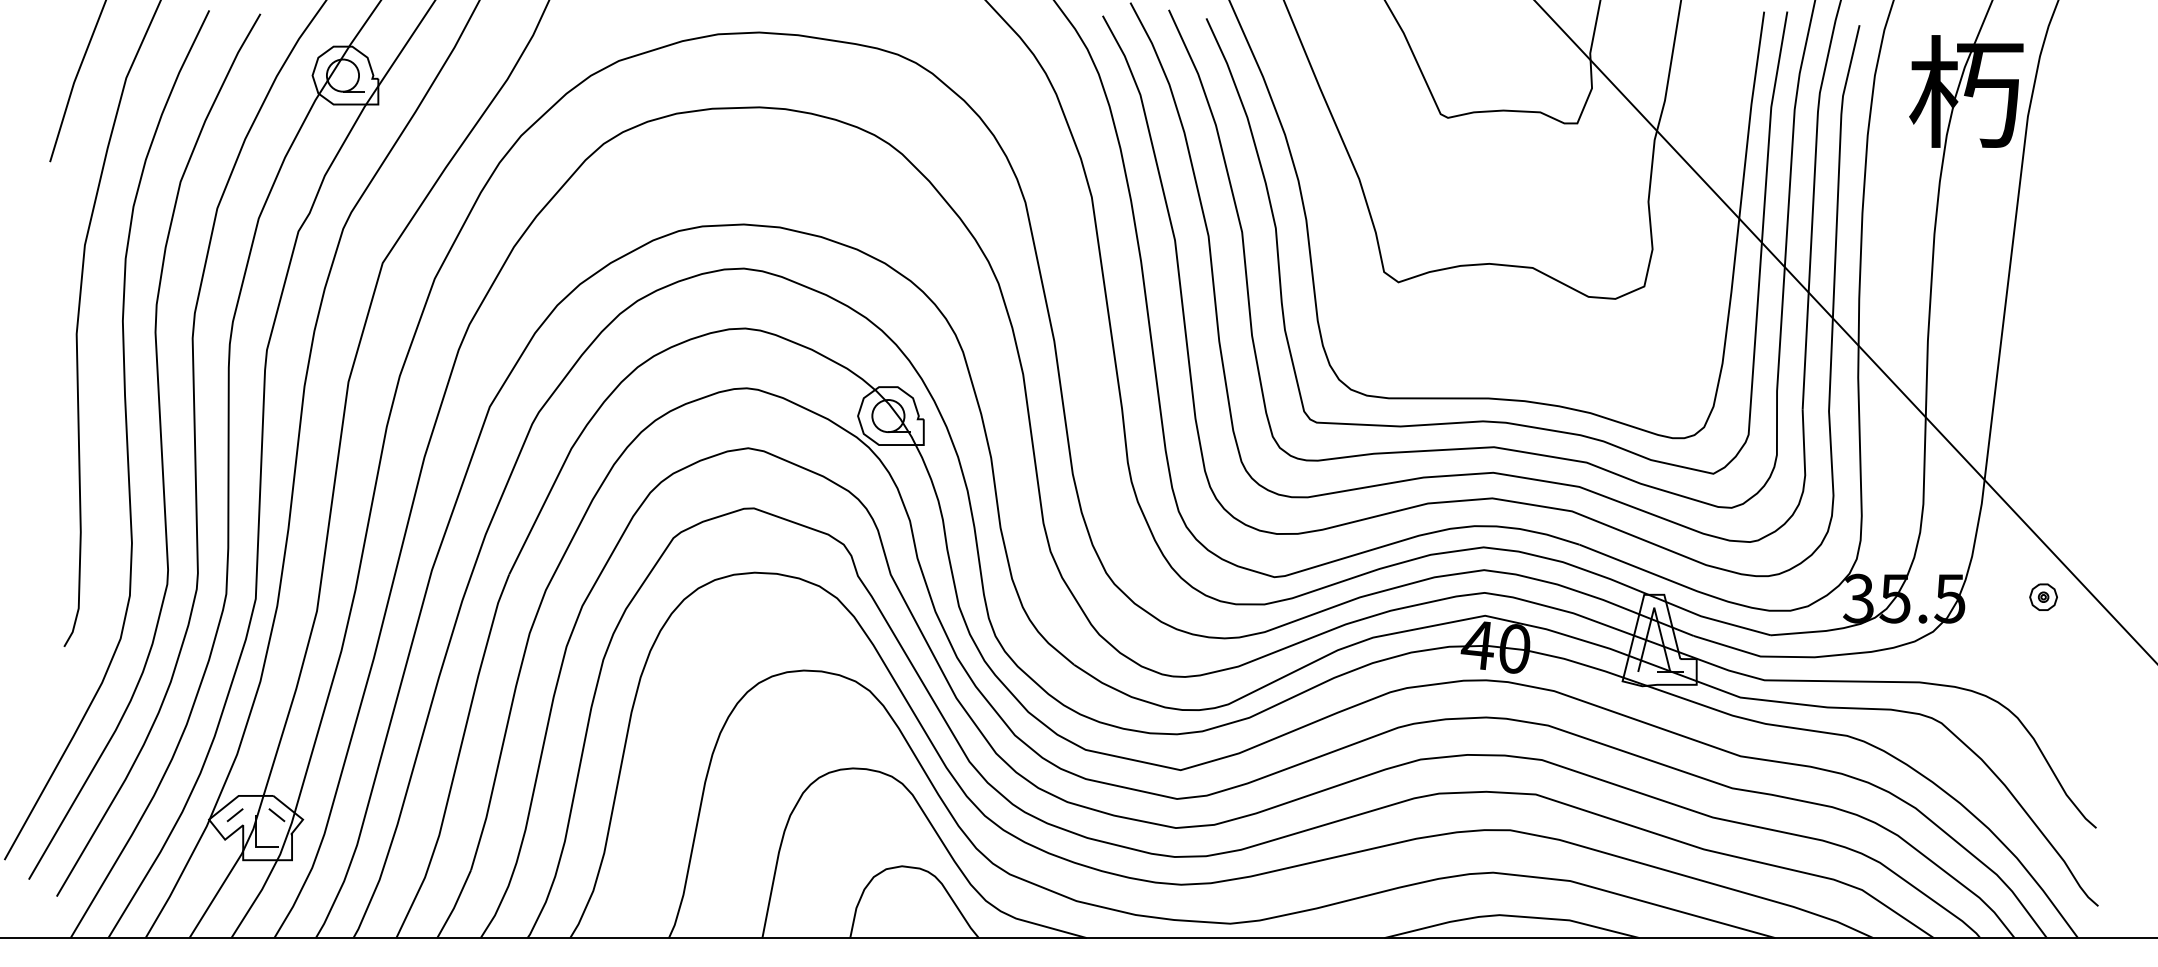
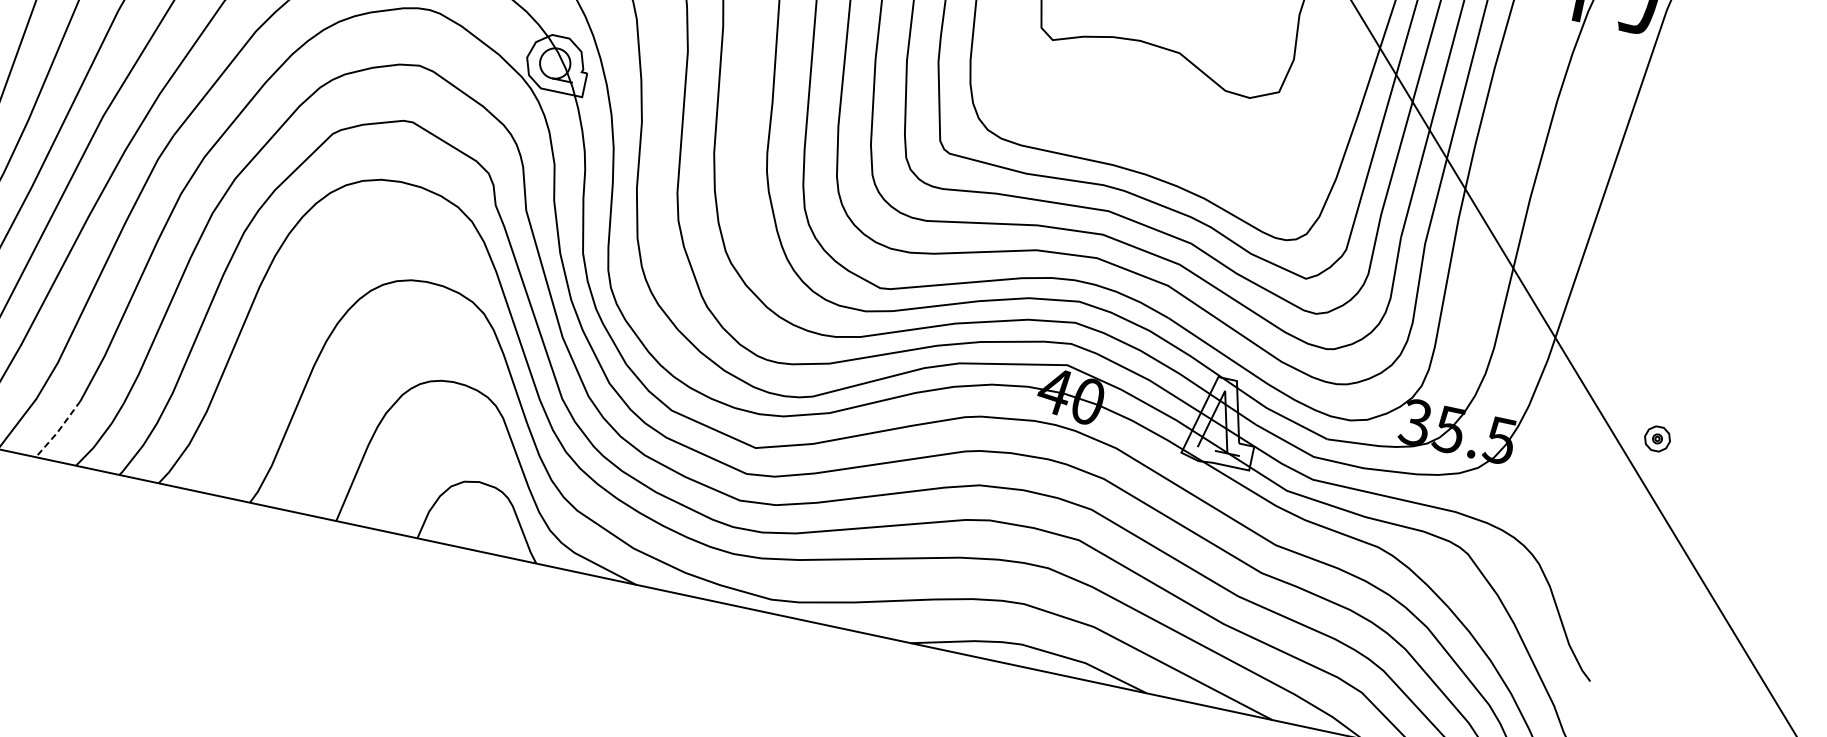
part: (2043, 596) -> (1657, 438), moved
line: (455, 905) -> (59, 430), solid -> dashed

